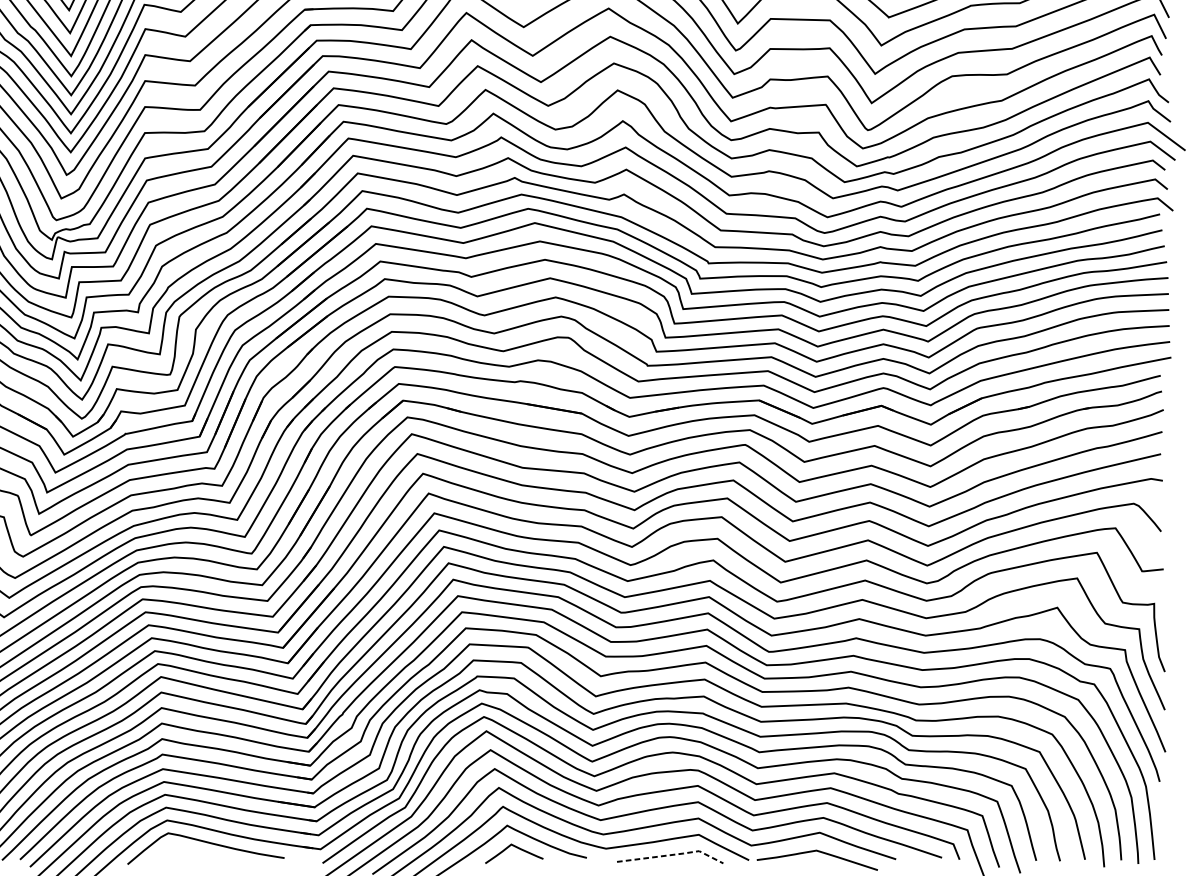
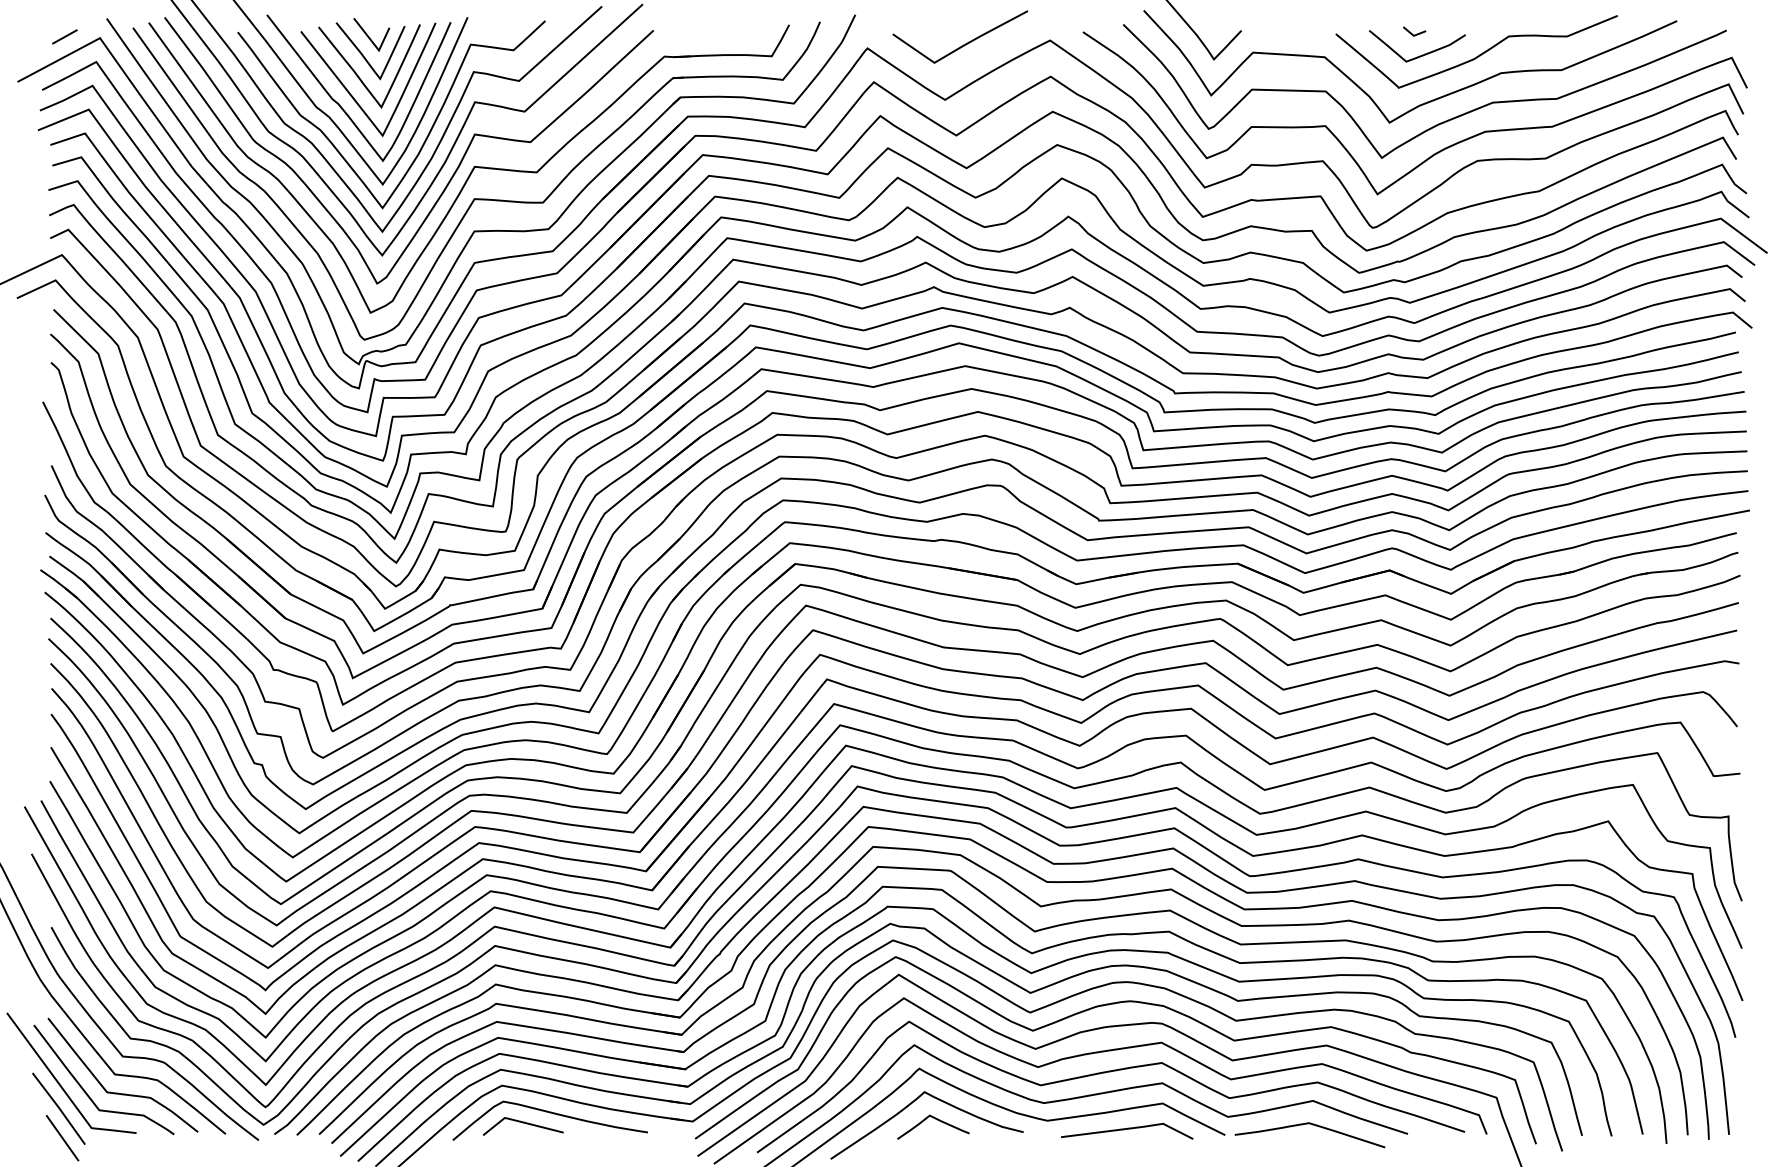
curve: (183, 850) -> (522, 1123), added
line: (672, 854) -> (1130, 1128), dashed -> solid

